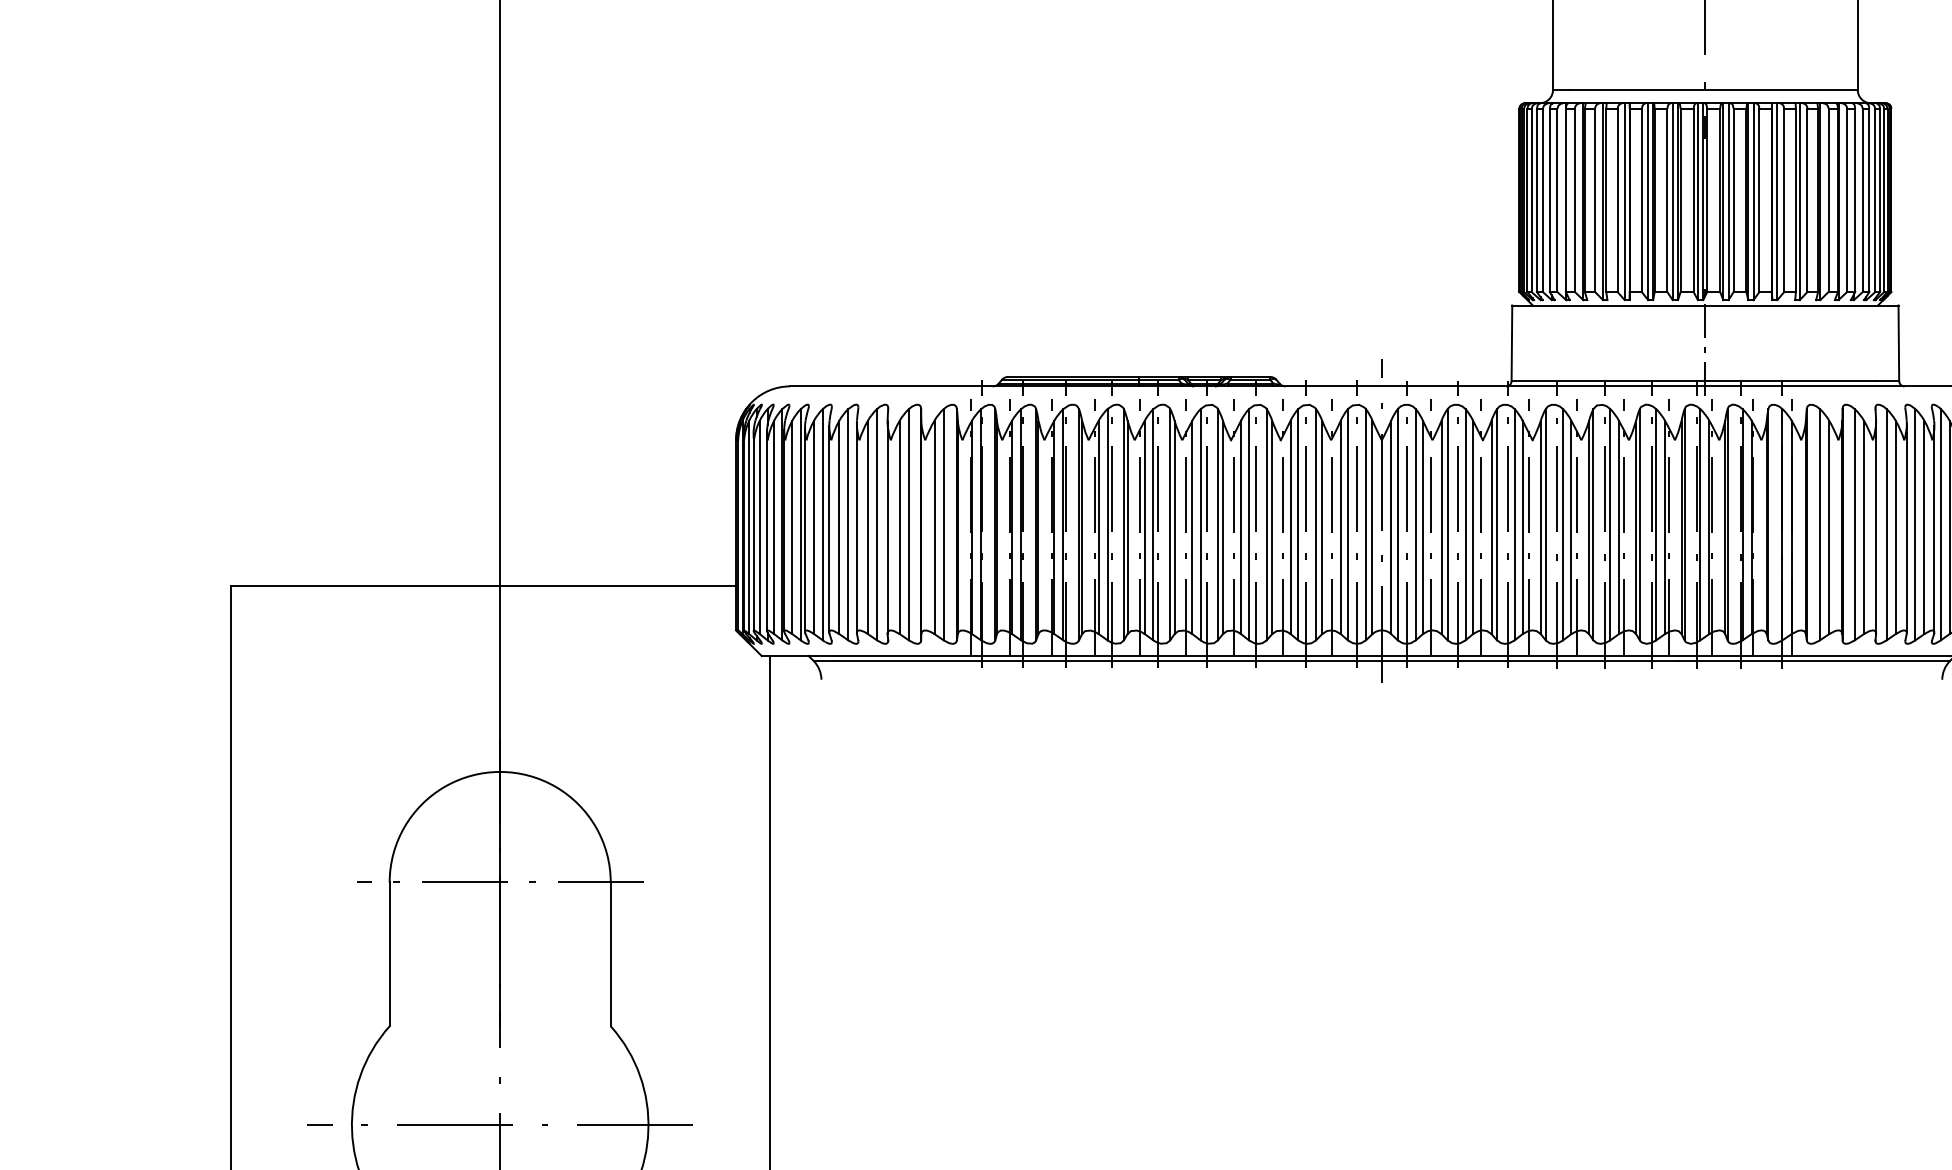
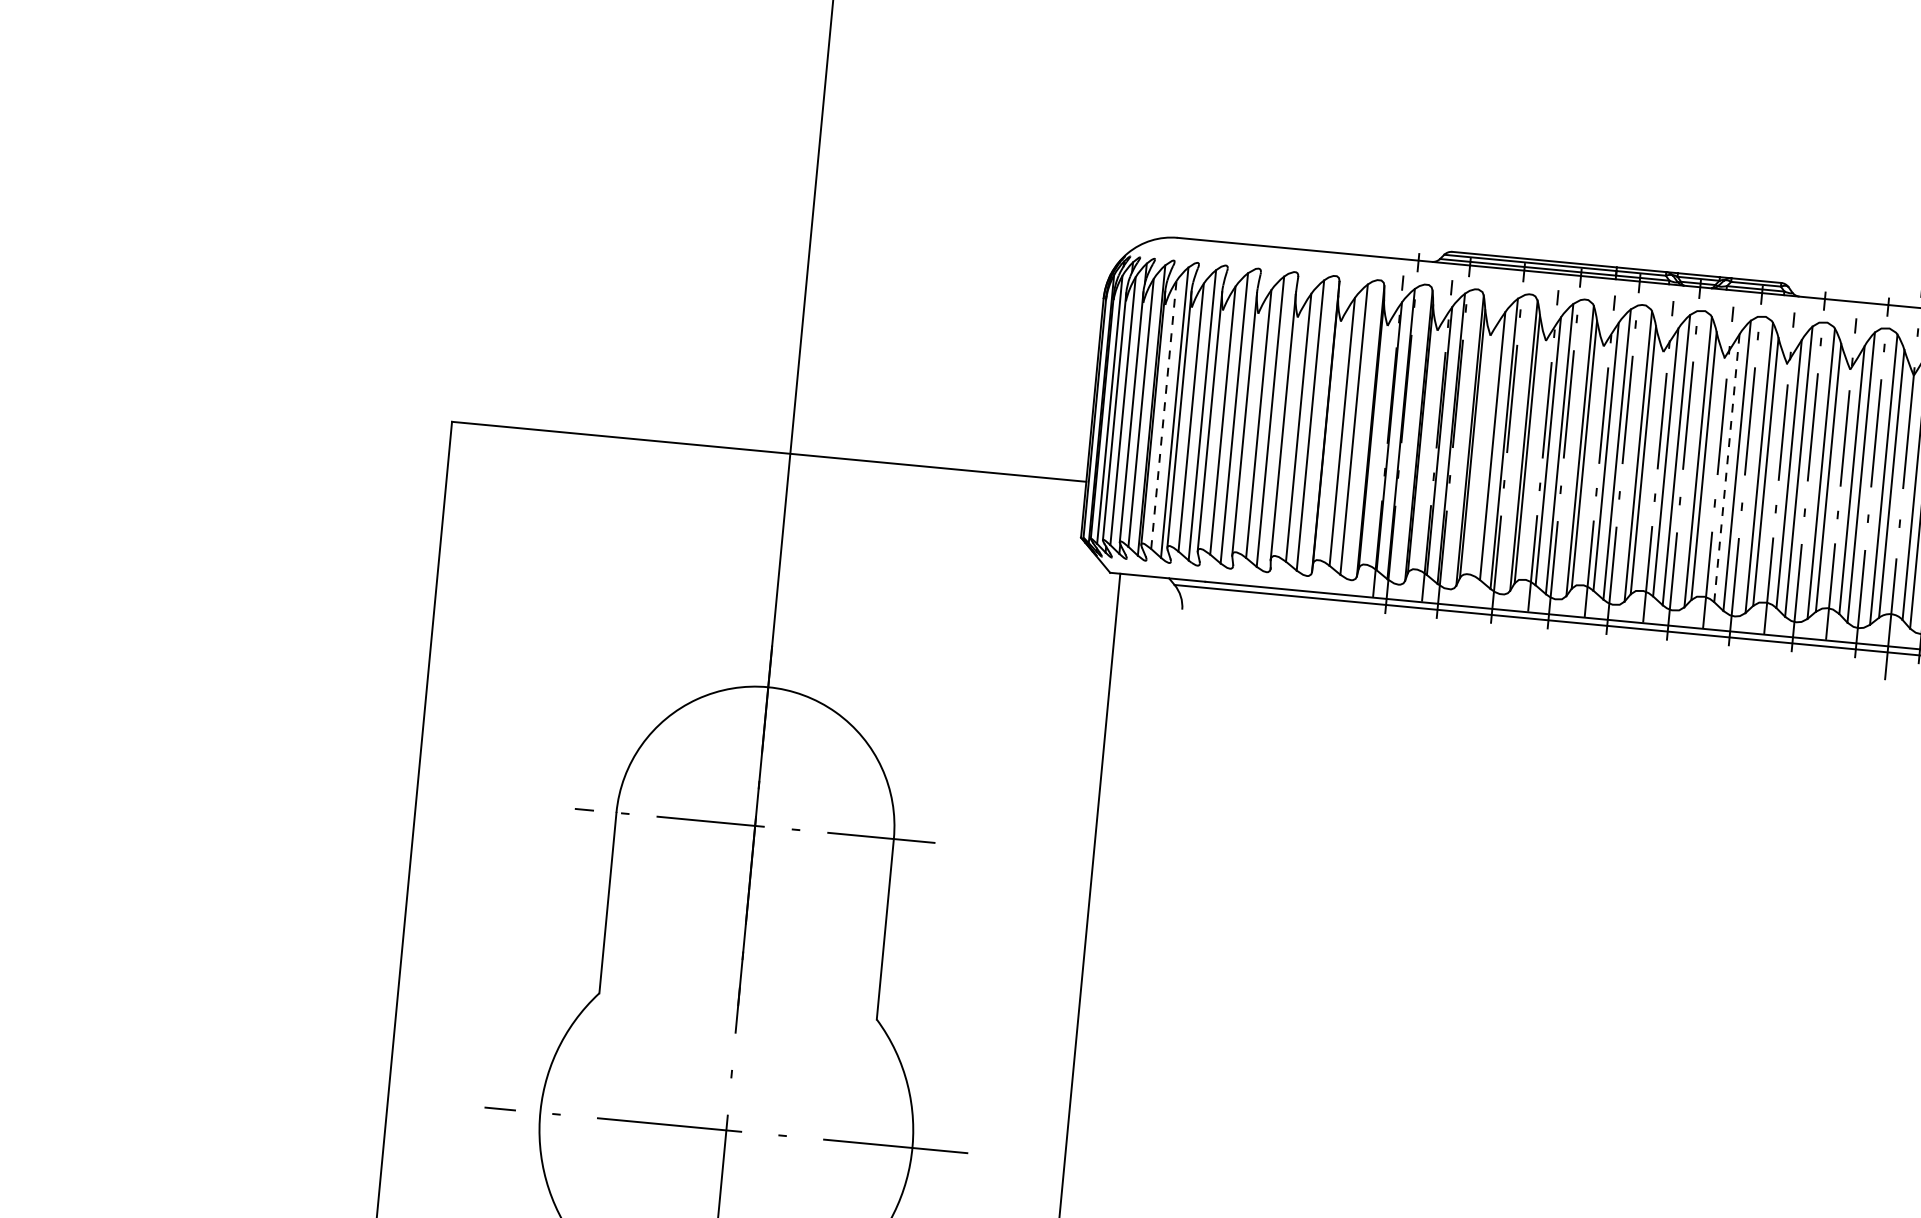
line: (792, 527) -> (1163, 415), solid -> dashed
line: (1051, 527) -> (1488, 445), removed
line: (1241, 527) -> (1727, 468), solid -> dashed

